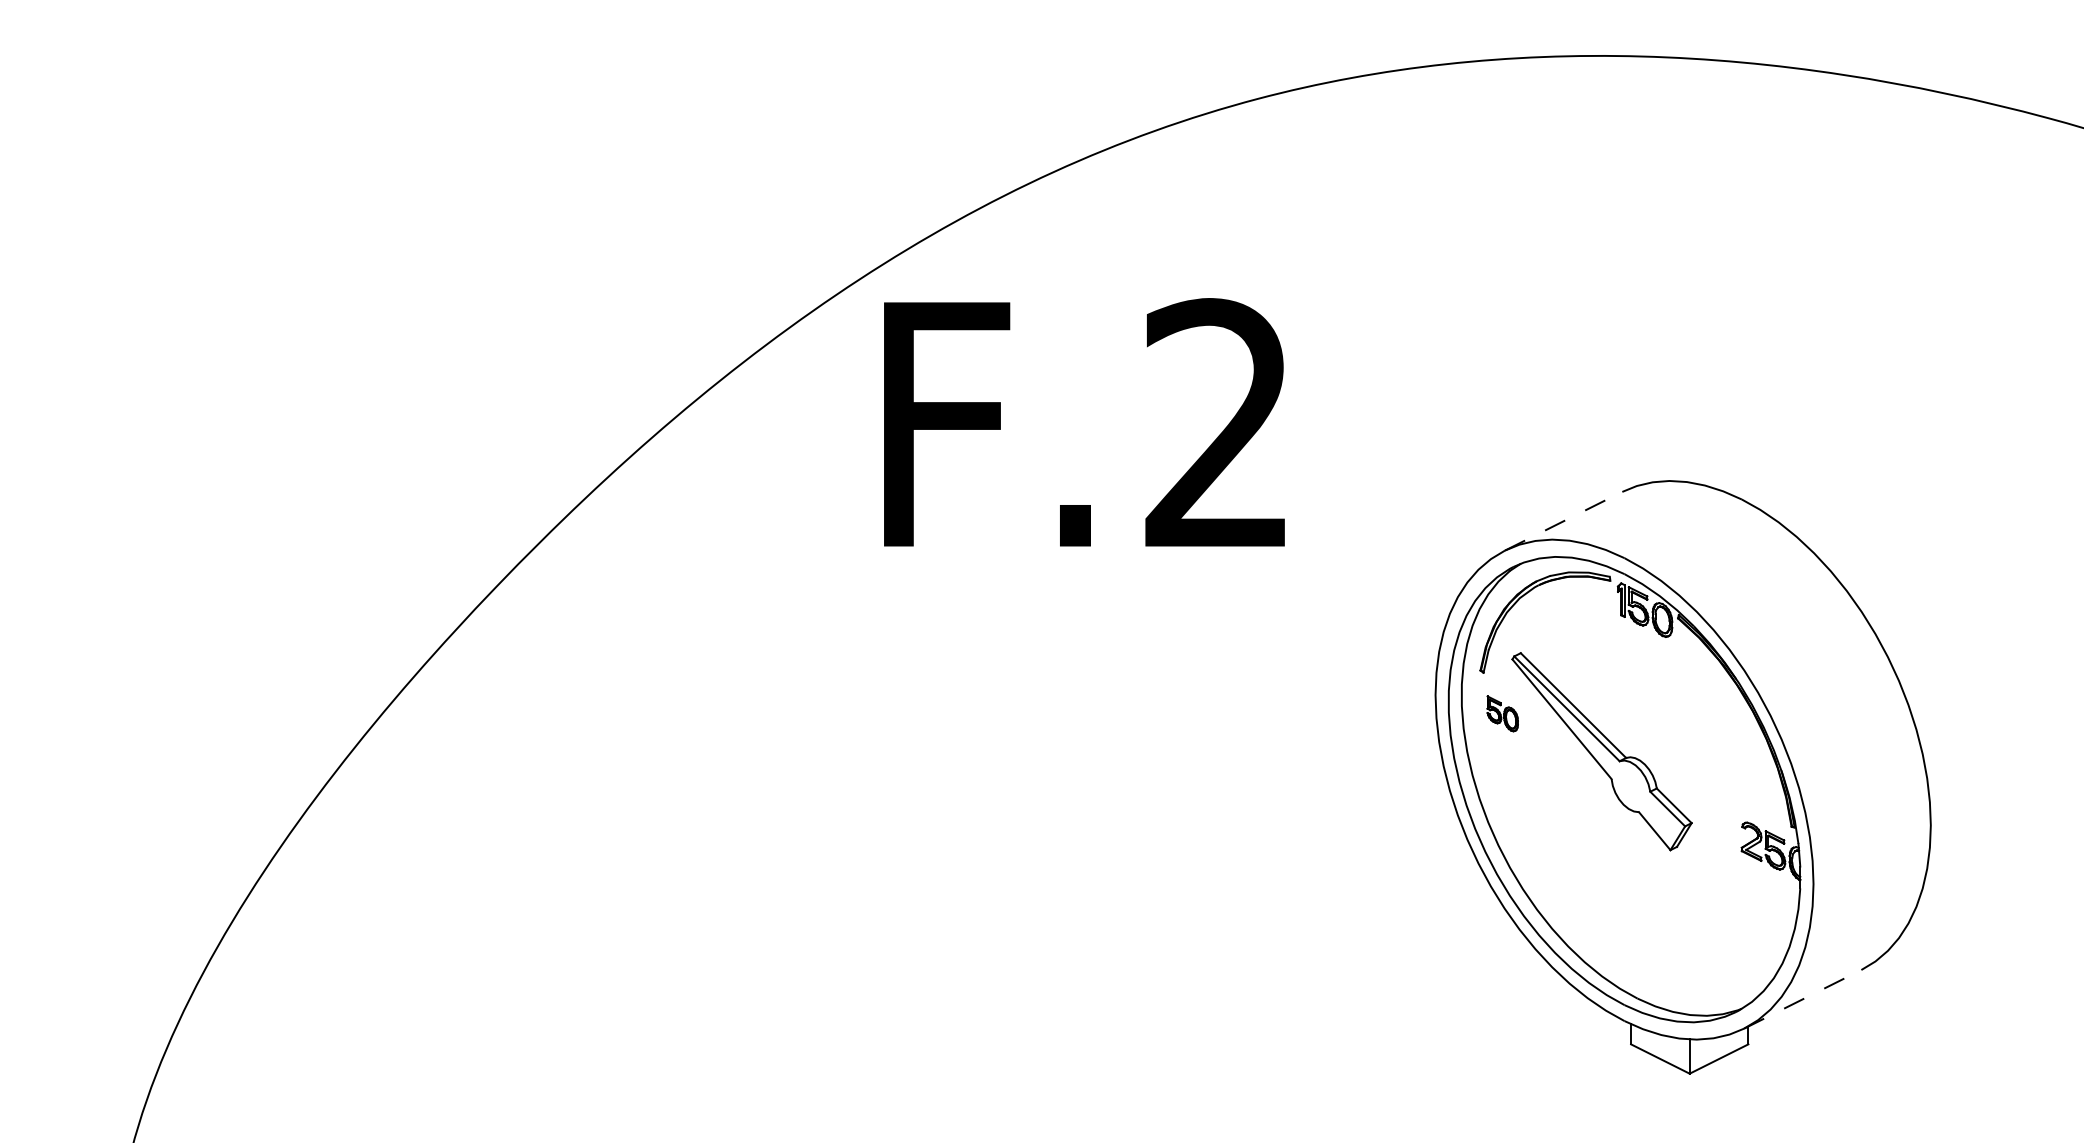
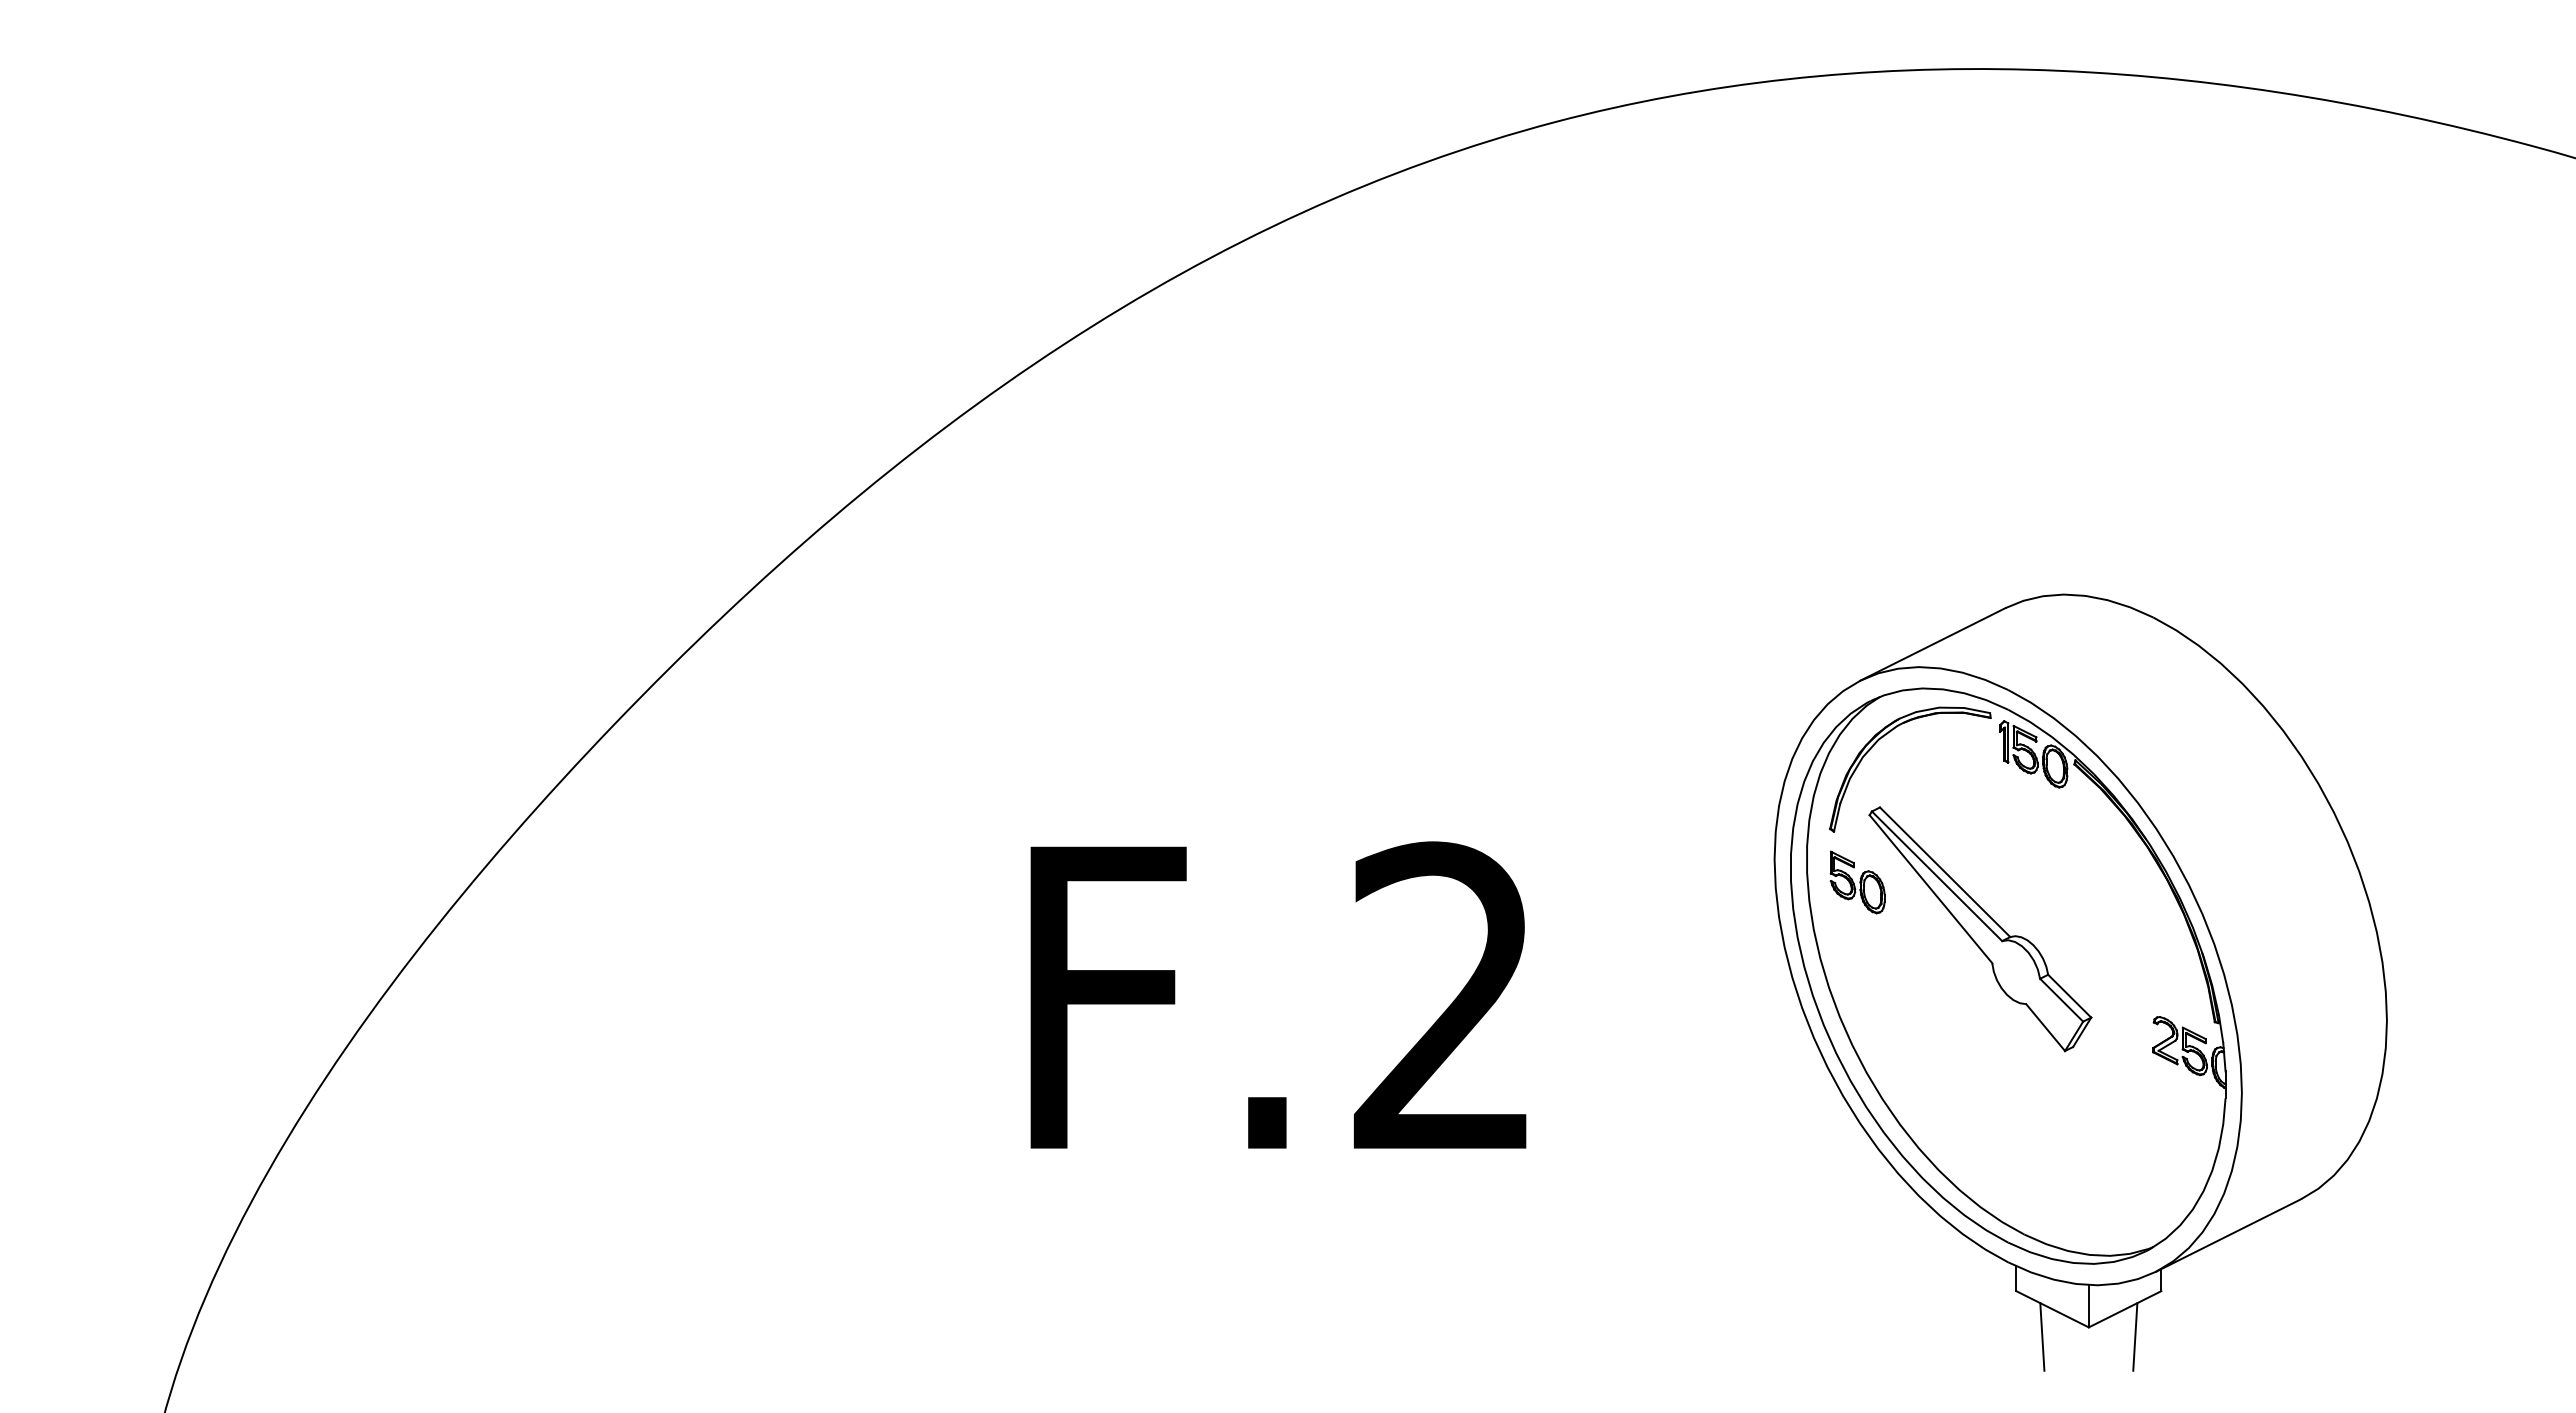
text: (1084, 421) -> (1278, 994), moved
line: (1564, 521) -> (1933, 644), dashed -> solid
part: (1502, 713) -> (1857, 882), size x1.43
line: (1803, 999) -> (2229, 1235), dashed -> solid
line: (1652, 1081) -> (2042, 1336), added
line: (1727, 1081) -> (2135, 1336), added

